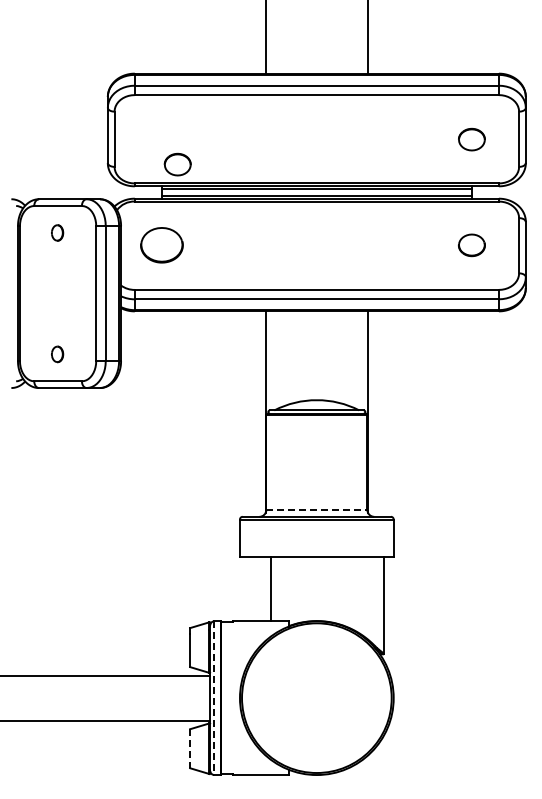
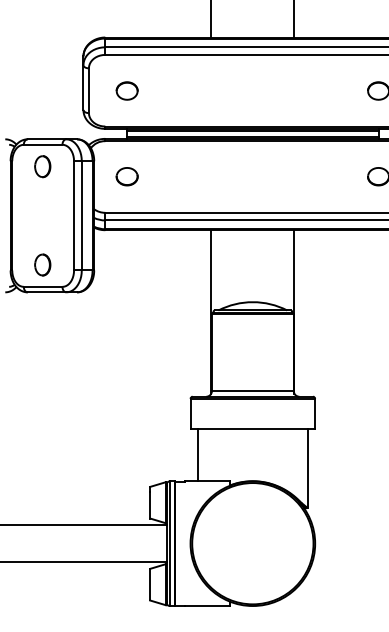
part: (177, 164) -> (126, 90), moved
part: (57, 232) -> (42, 166), size x1.67
part: (161, 245) -> (126, 176), size x0.62
part: (57, 354) -> (42, 265), size x1.67
line: (316, 510) -> (252, 391), dashed -> solid
line: (271, 588) -> (198, 454), moved
line: (214, 698) -> (169, 543), dashed -> solid
line: (190, 749) -> (150, 585), dashed -> solid

